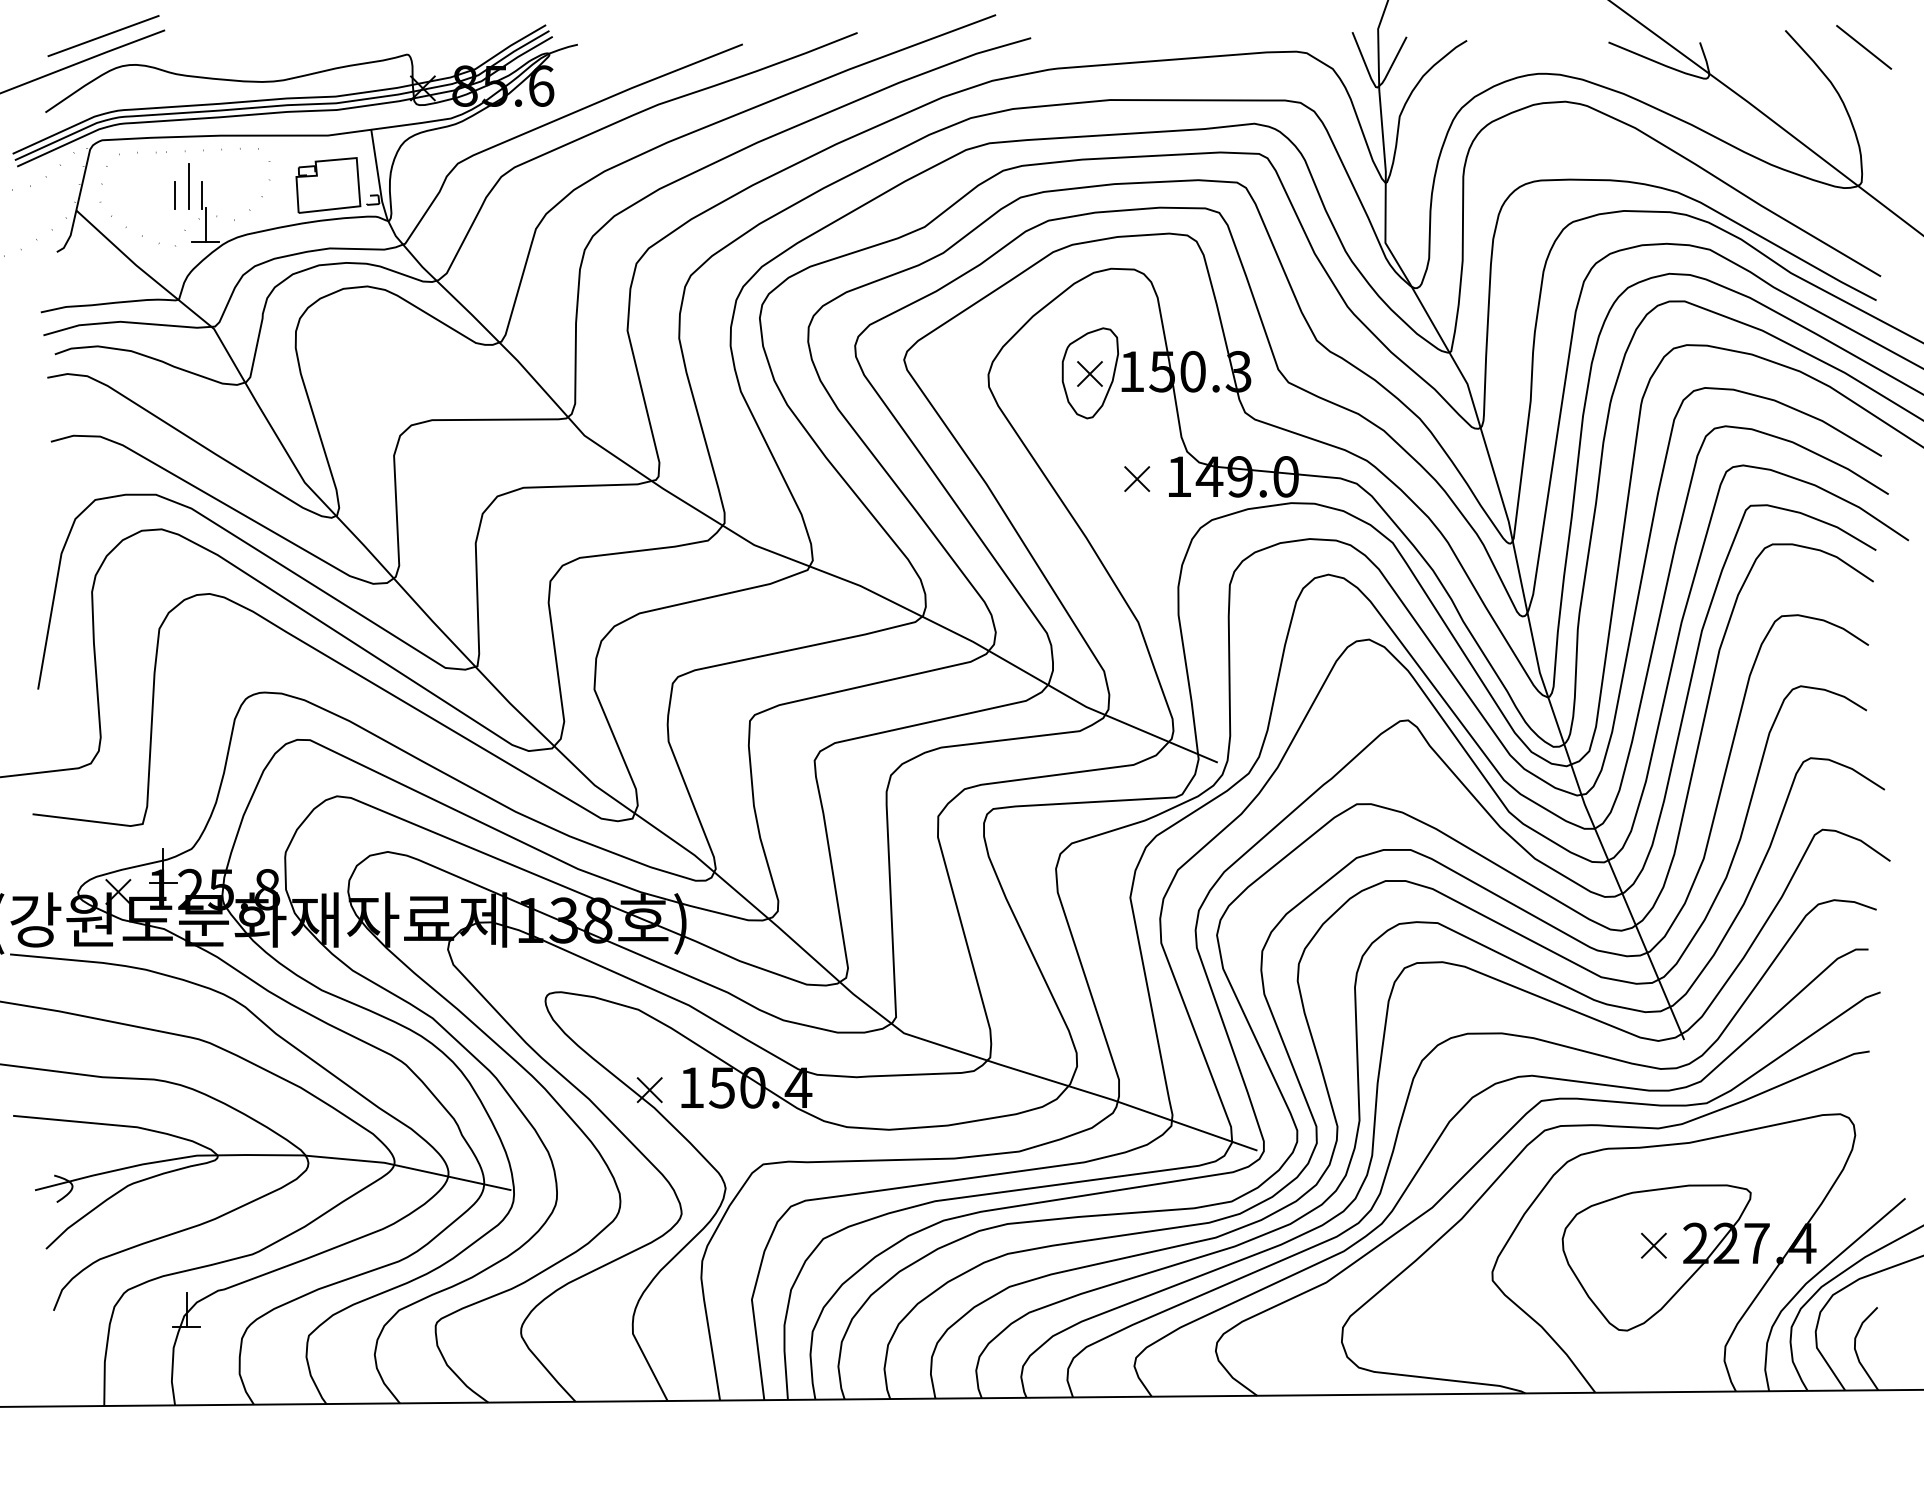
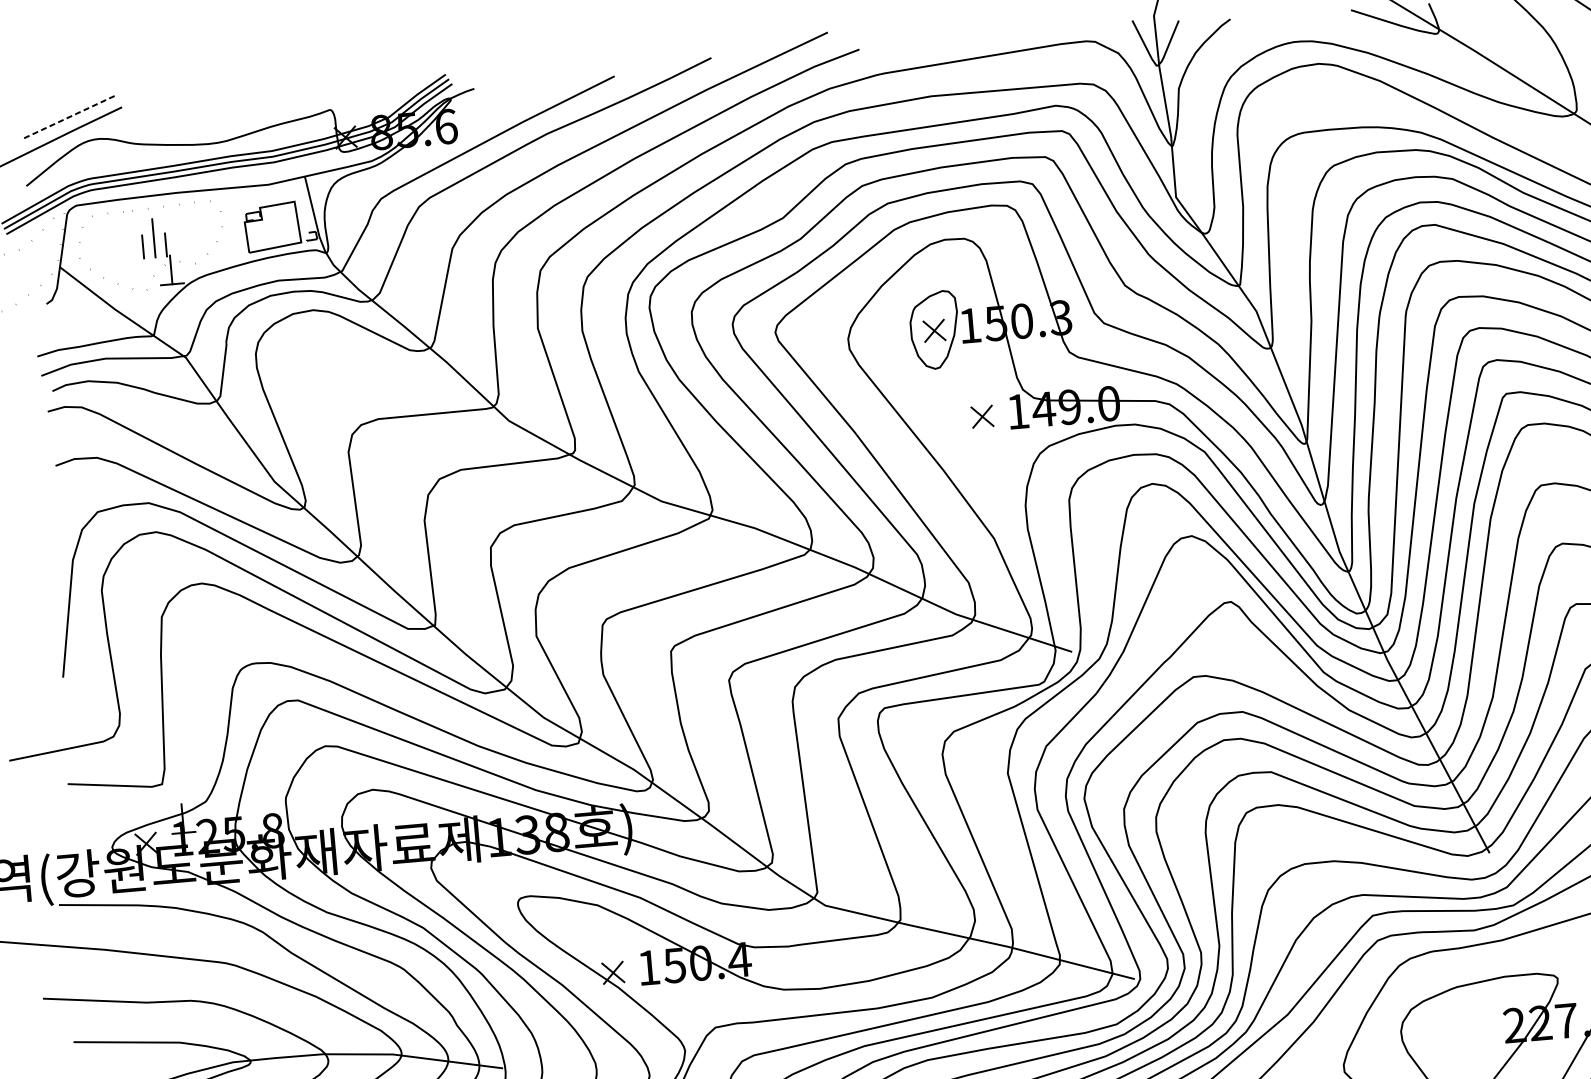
line: (103, 36) -> (70, 117), solid -> dashed
part: (1653, 1245) -> (1478, 1030), removed

